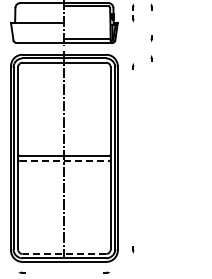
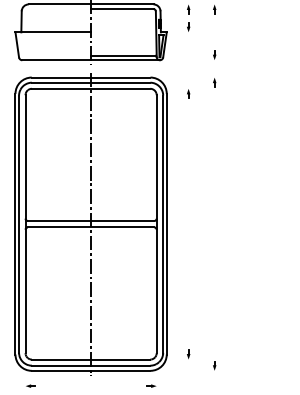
line: (64, 160) -> (91, 227), dashed -> solid
line: (64, 253) -> (91, 358), dashed -> solid
part: (151, 257) -> (214, 364), added

